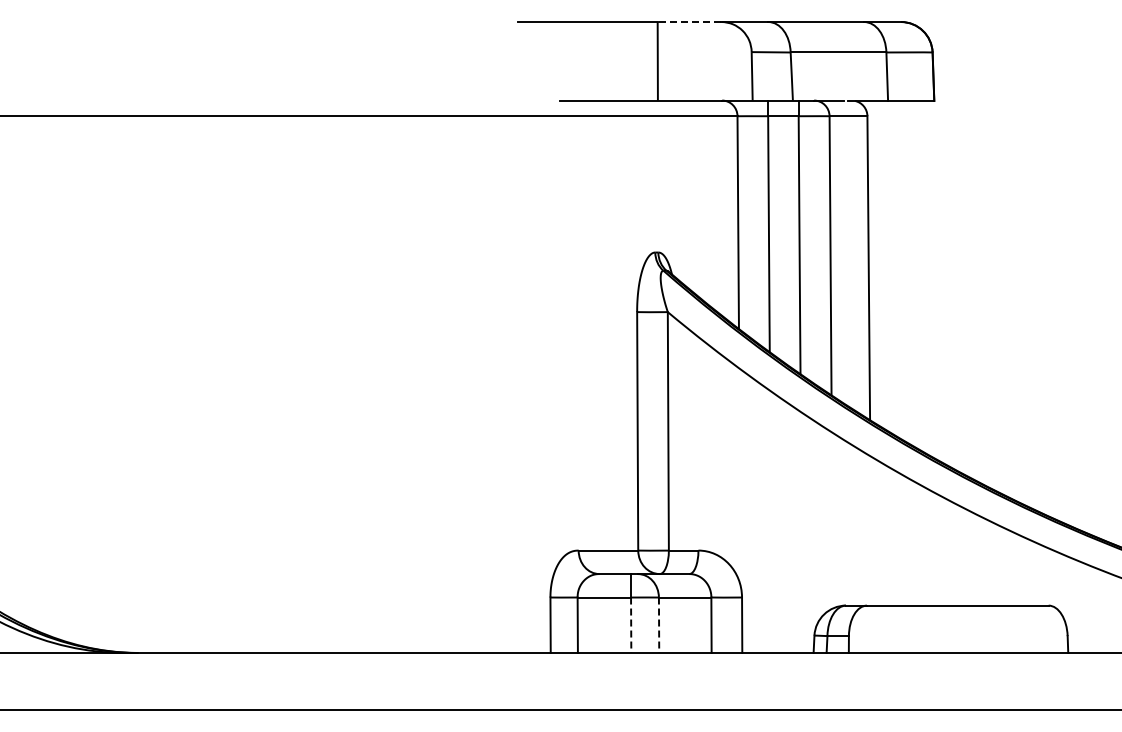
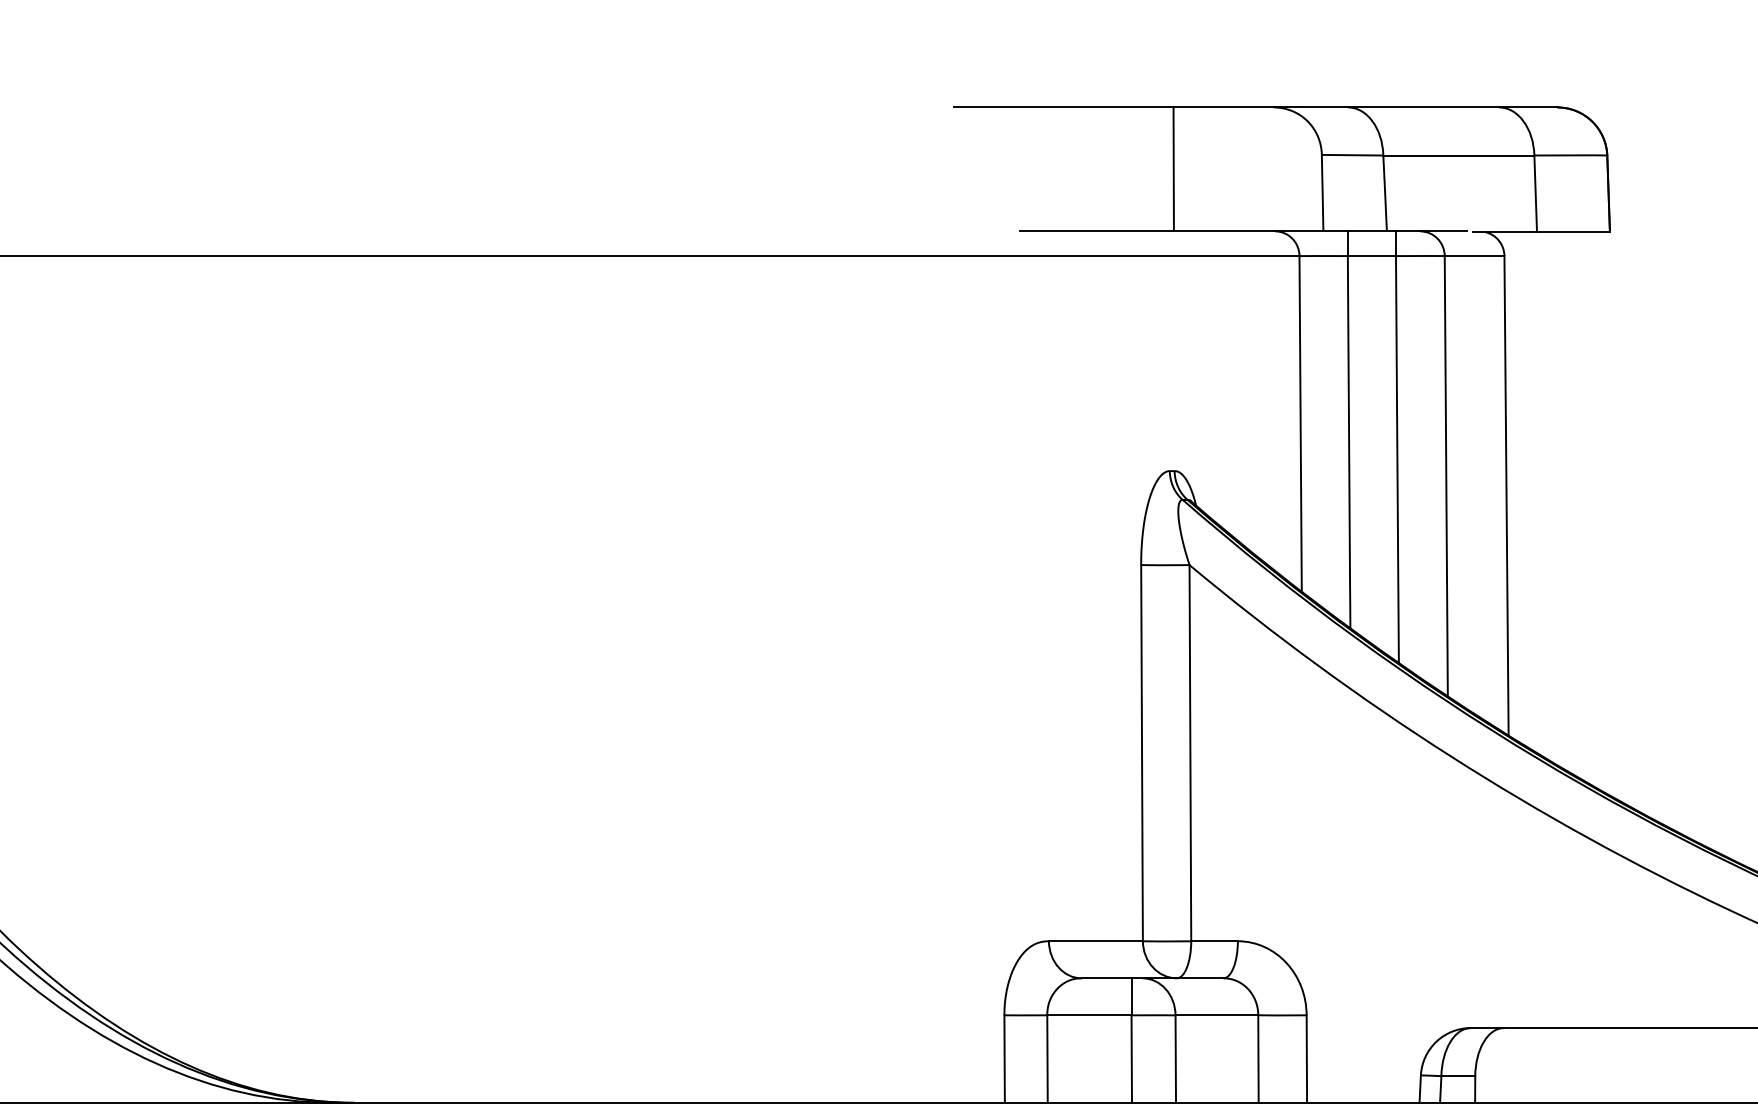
line: (689, 22) -> (1223, 108), dashed -> solid
line: (631, 625) -> (1132, 1059), dashed -> solid
line: (659, 625) -> (1176, 1059), dashed -> solid

